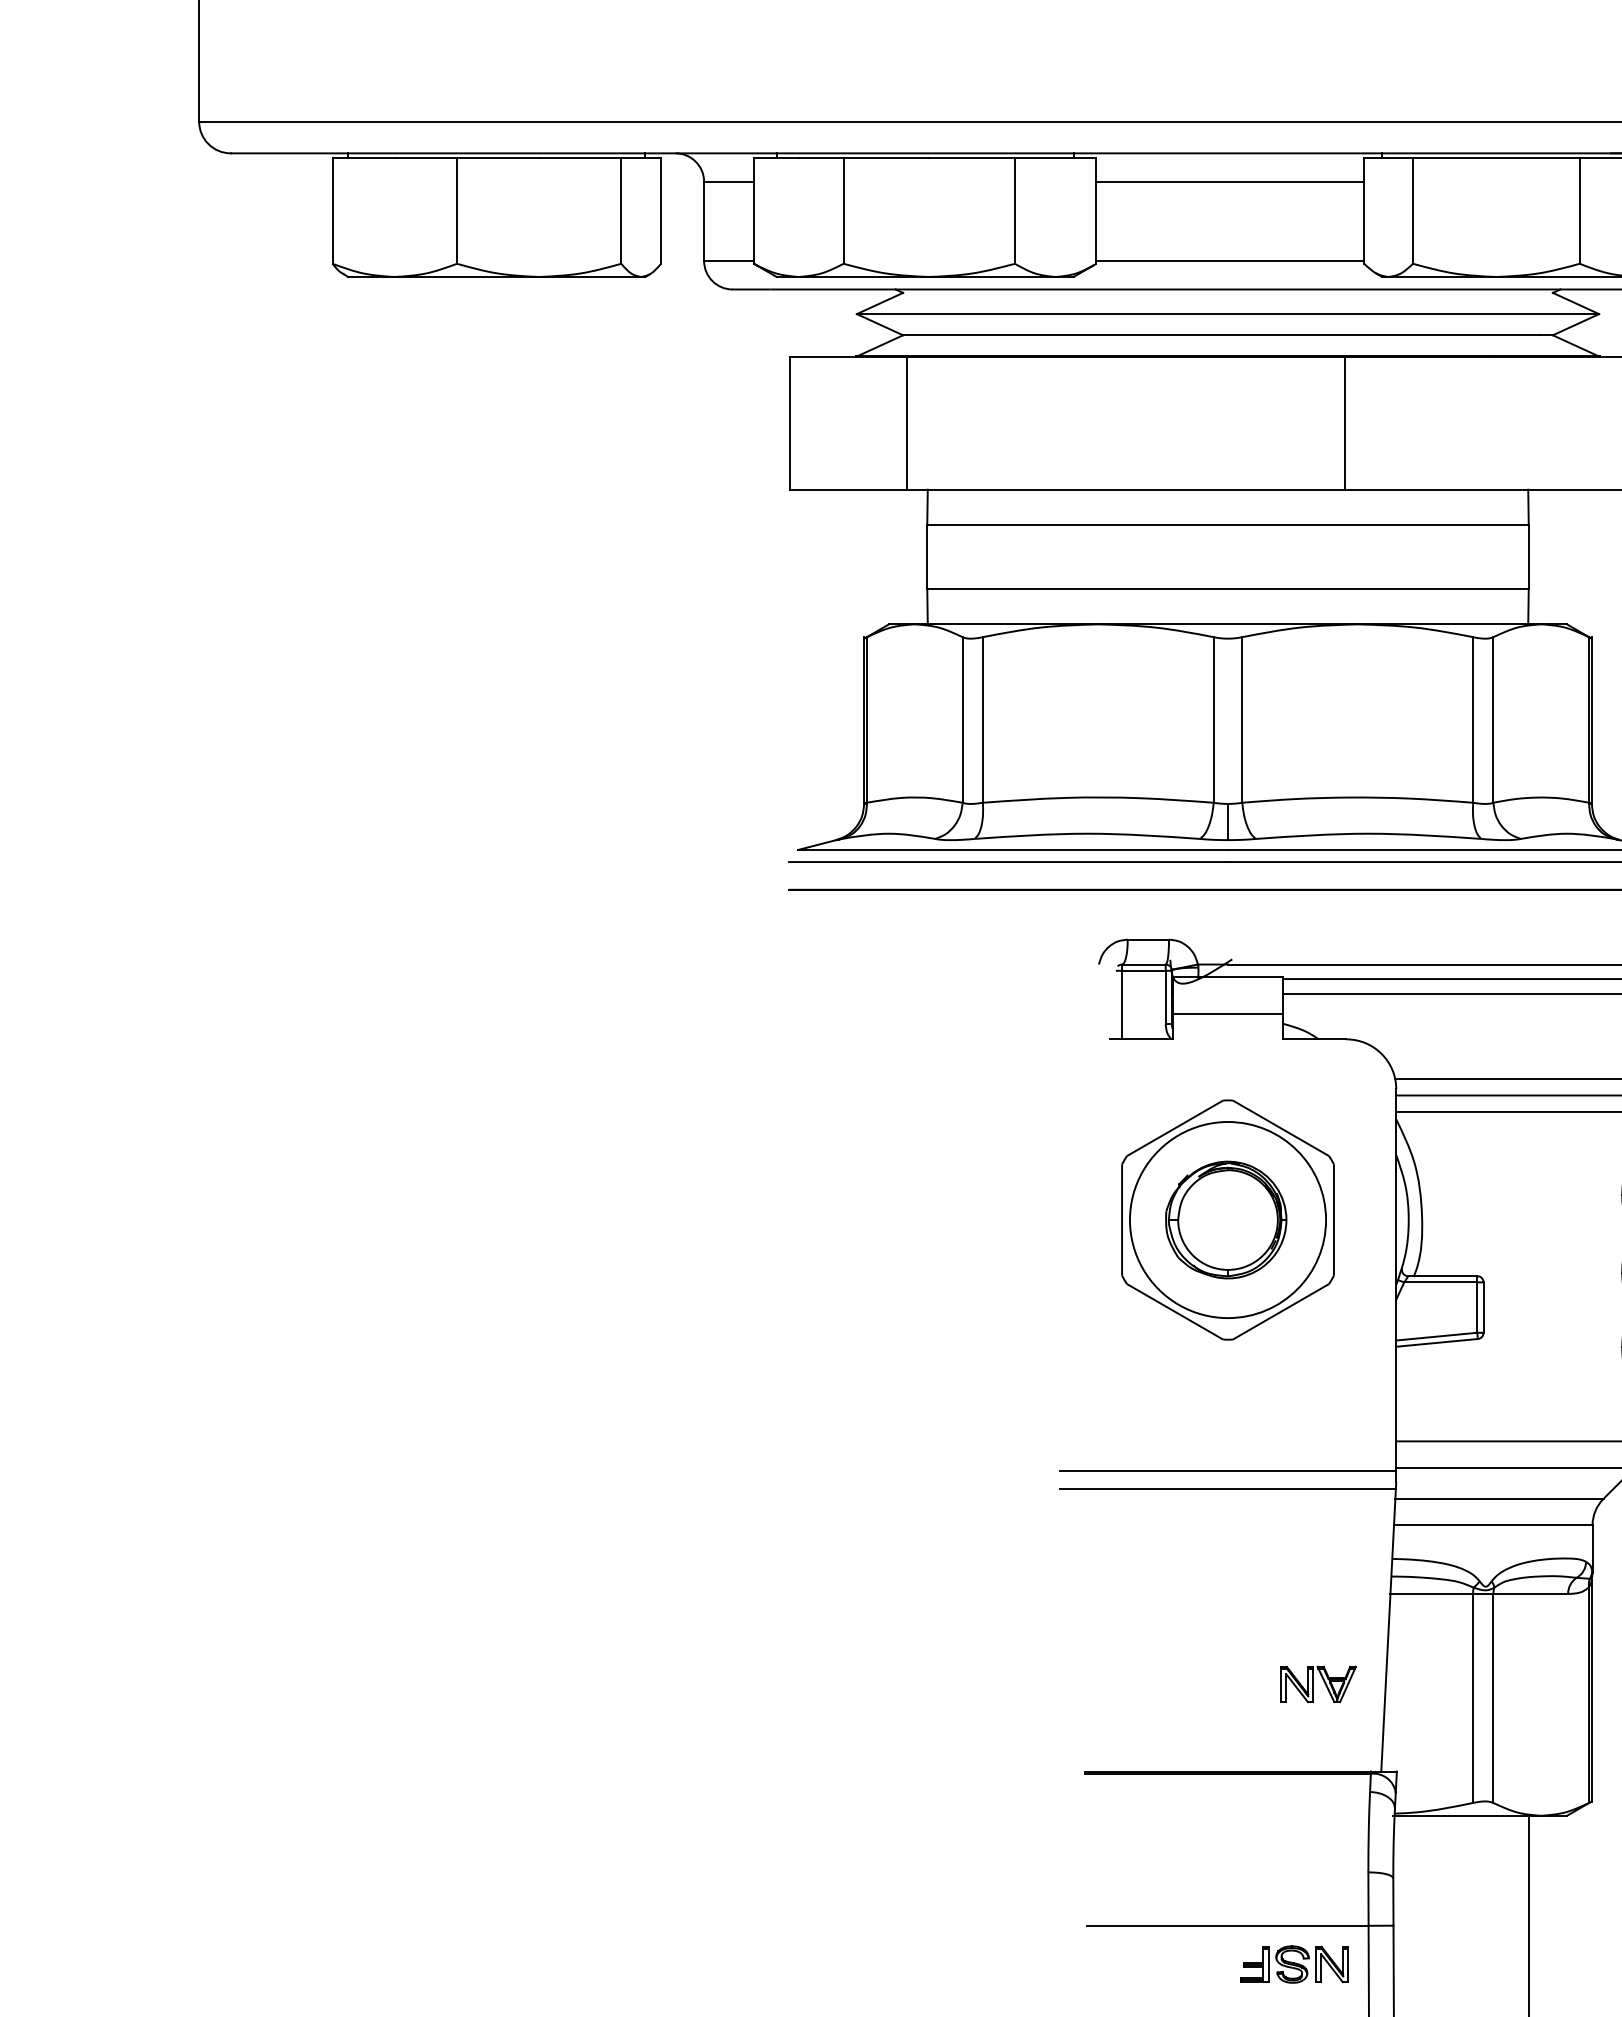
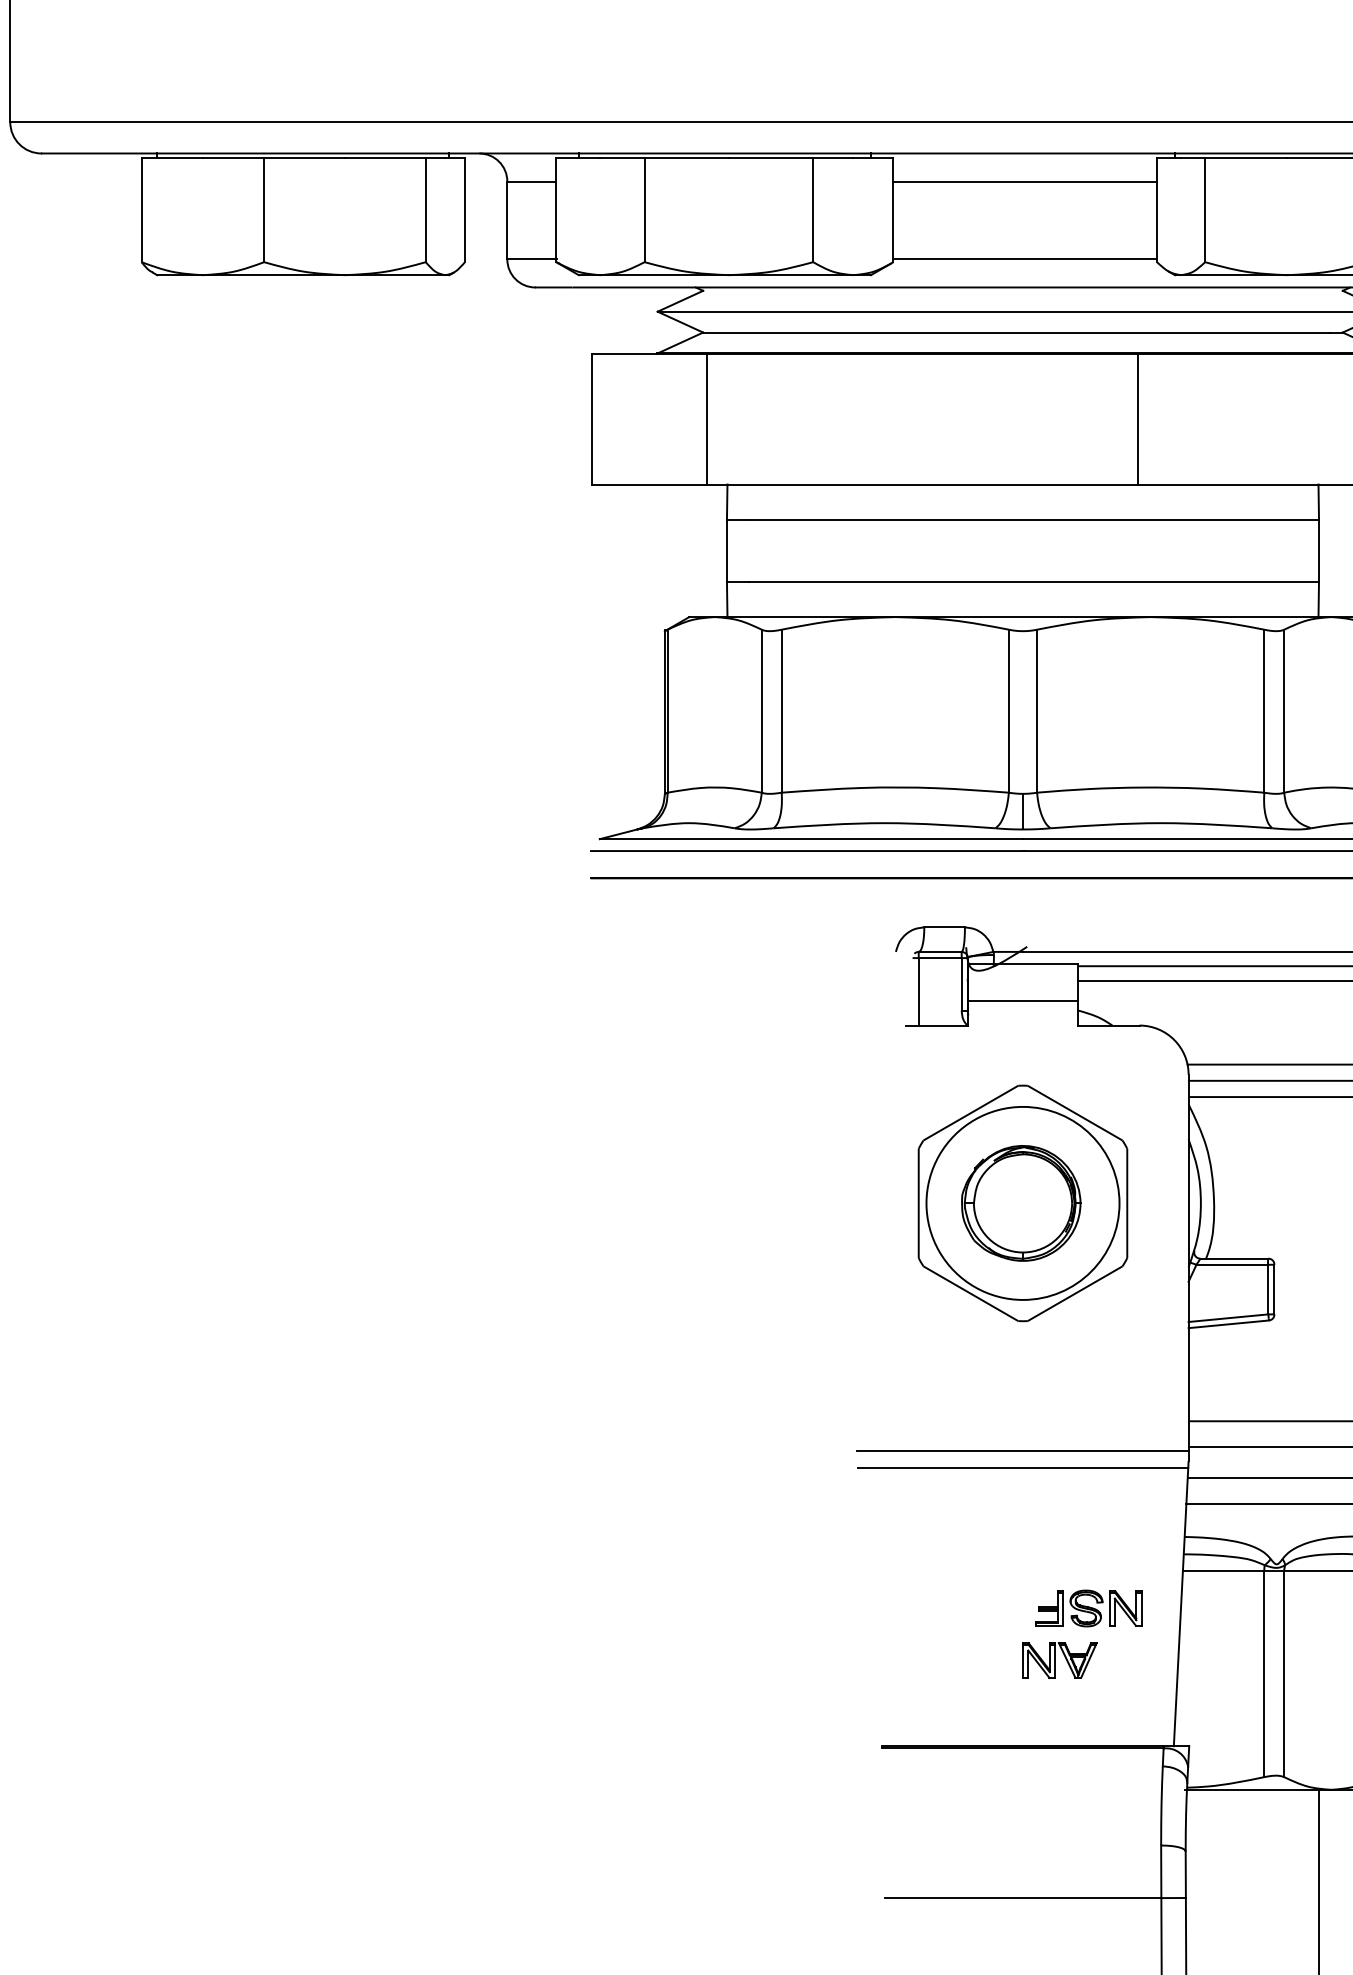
part: (1318, 1684) -> (1059, 1660), moved
part: (1294, 1964) -> (1088, 1608), moved

